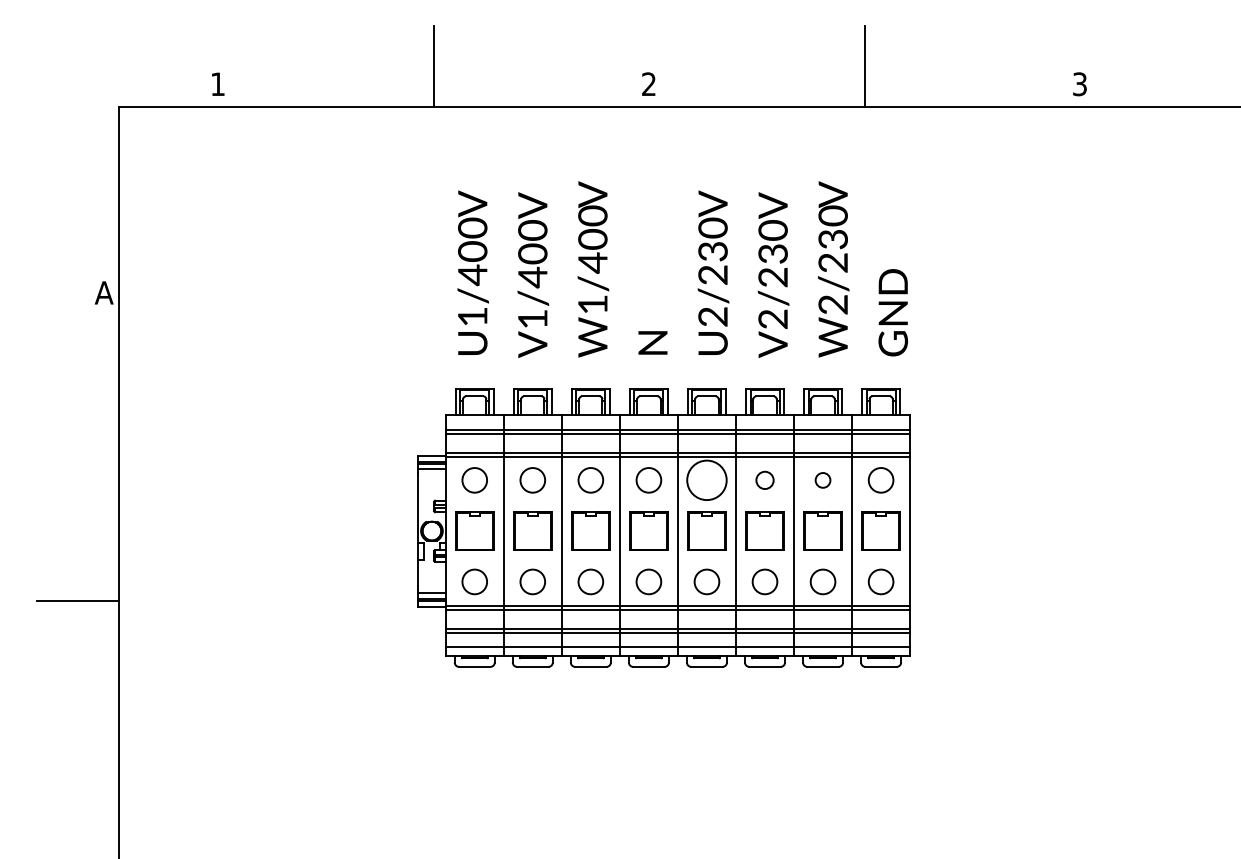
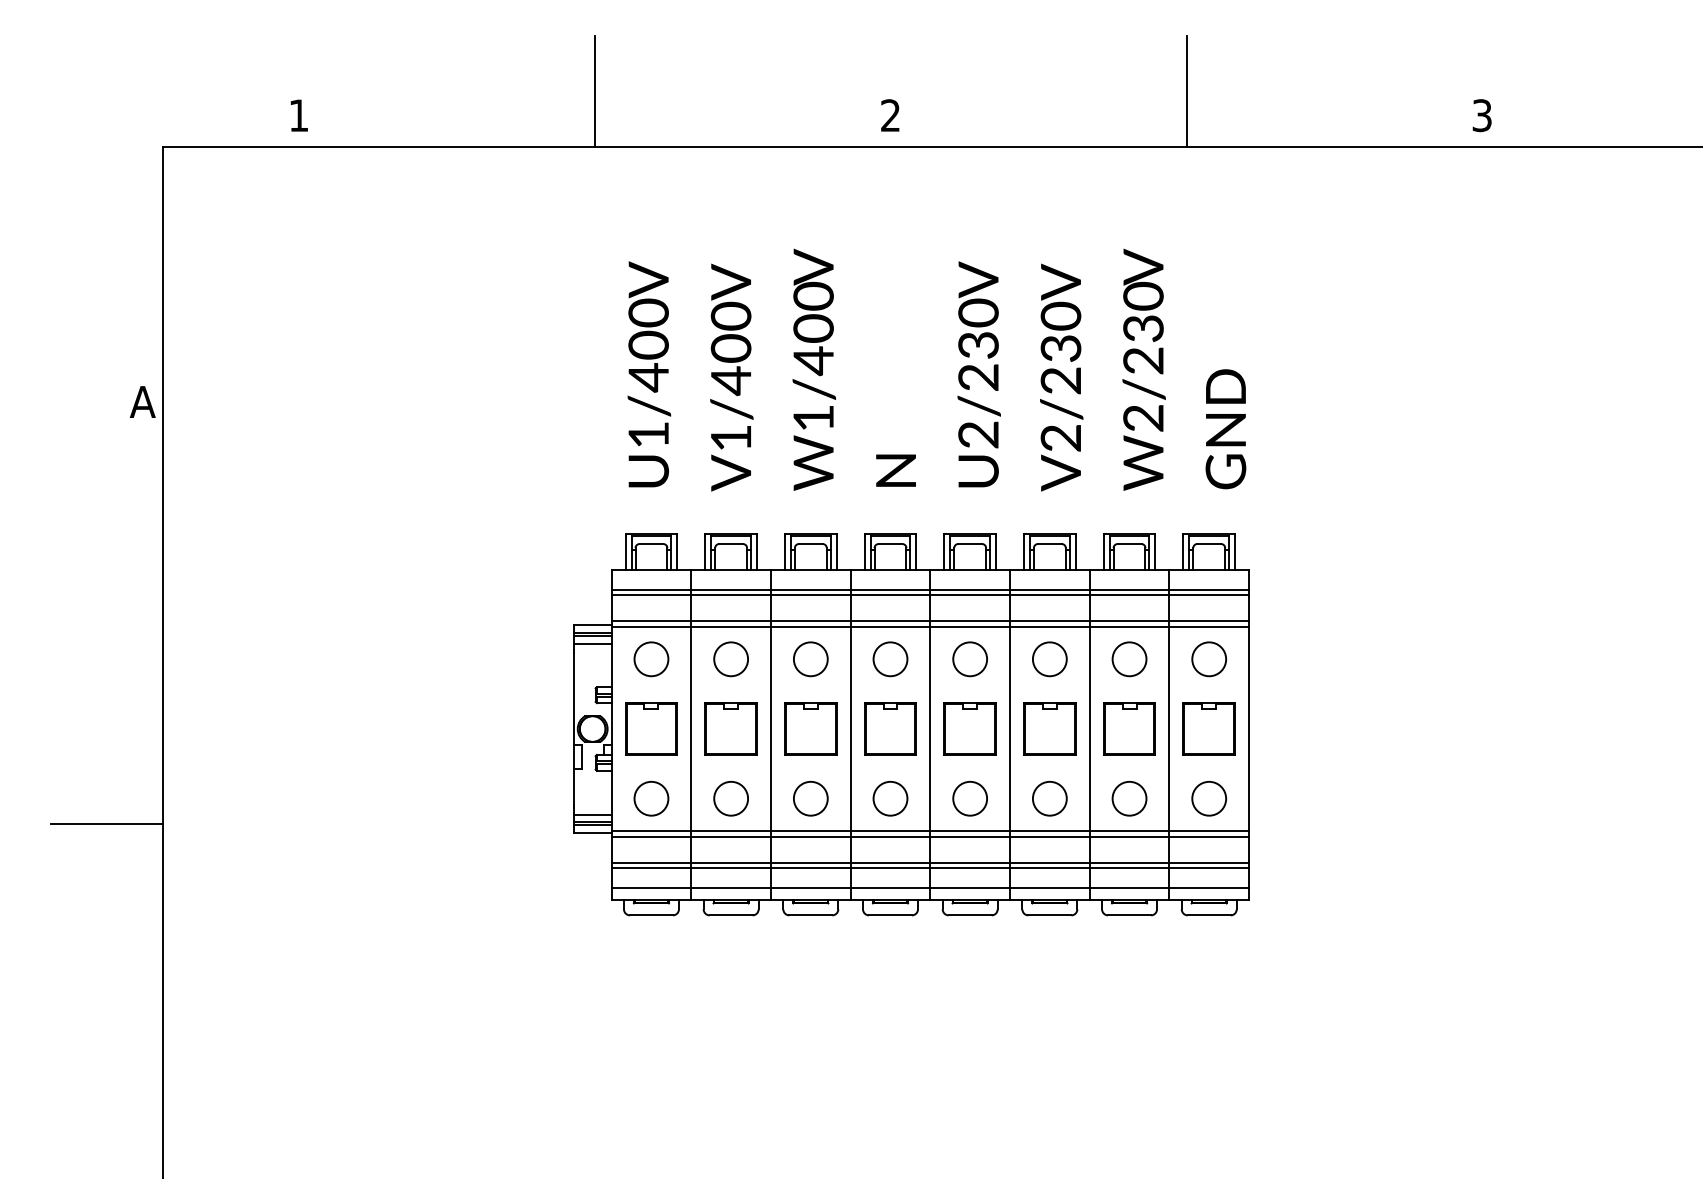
circle: (707, 480) -> (970, 659), size x0.62
circle: (764, 480) -> (1049, 659), size x1.43
circle: (823, 480) -> (1129, 659), size x1.67

